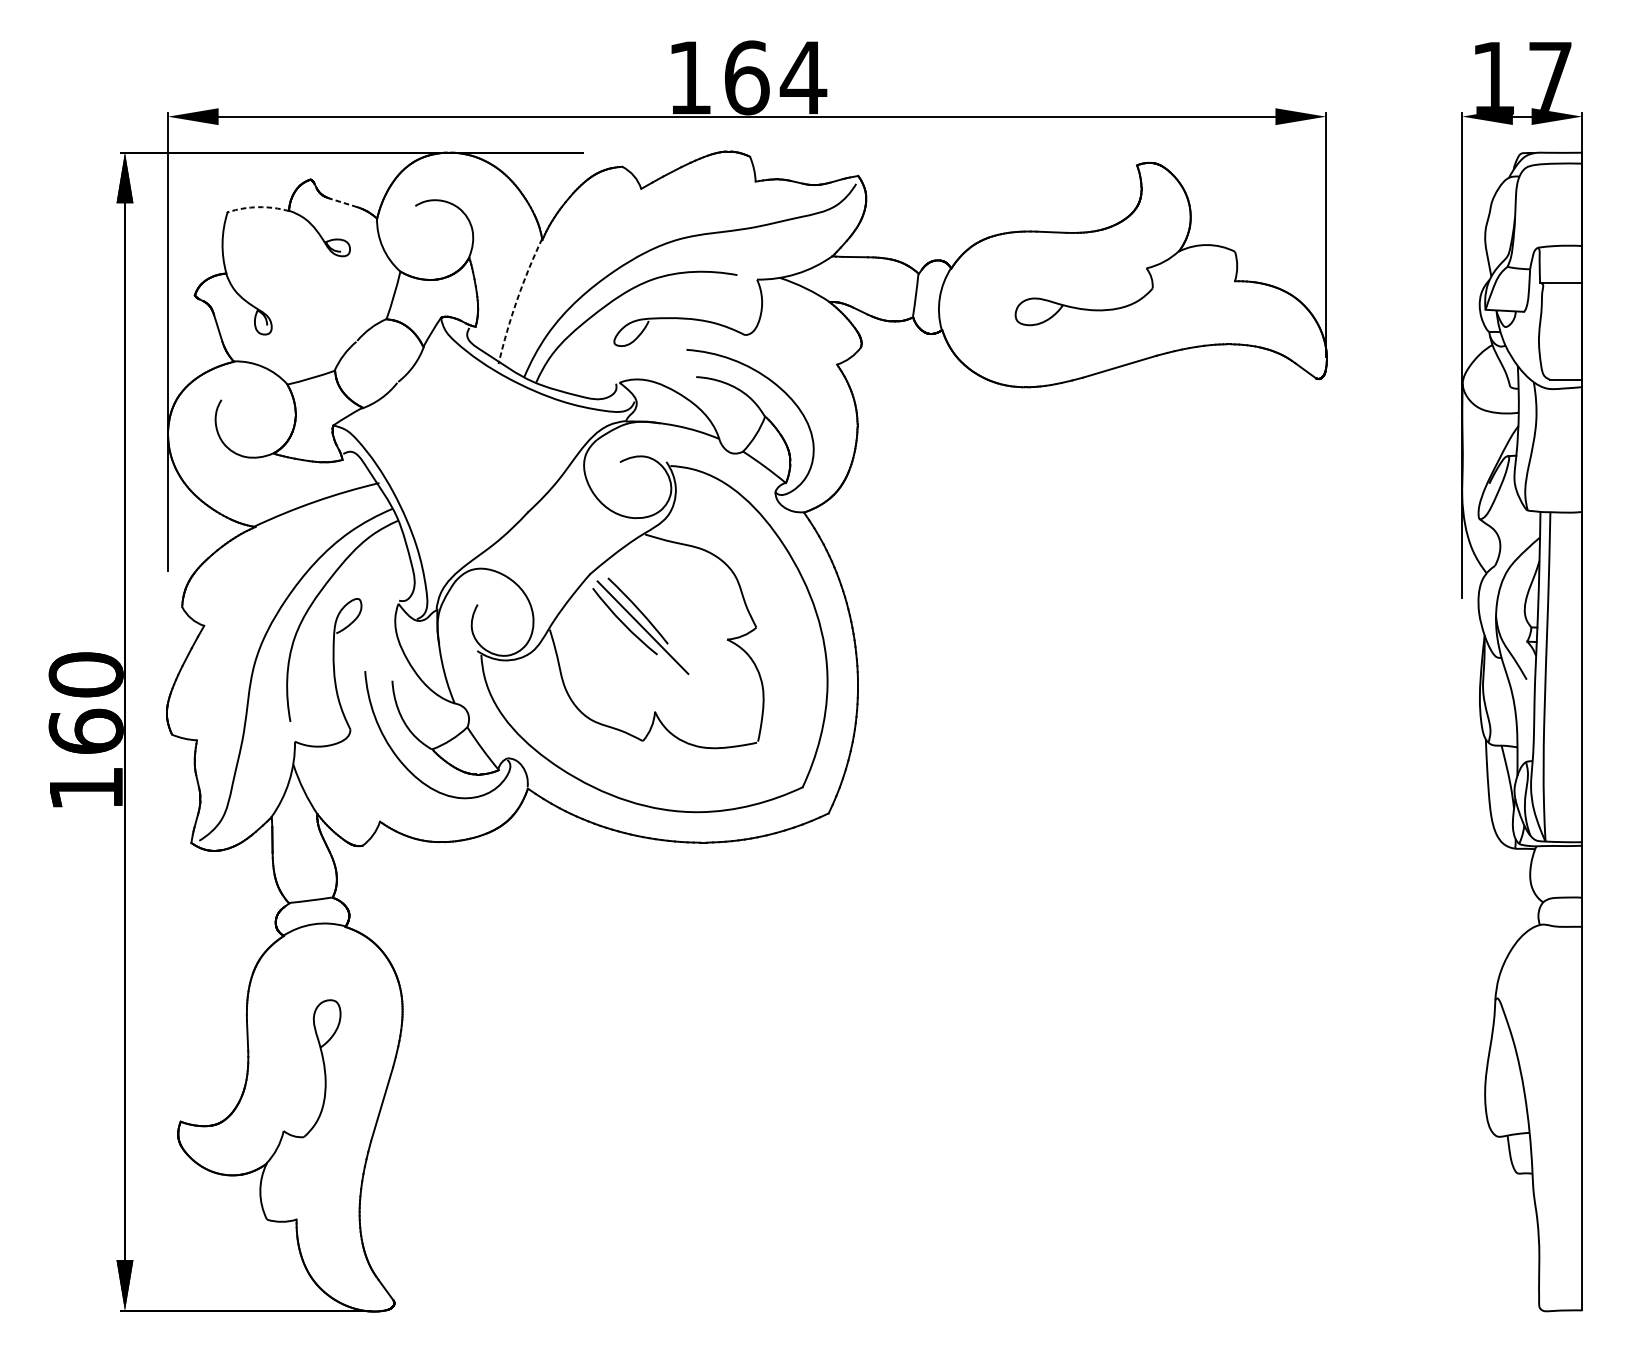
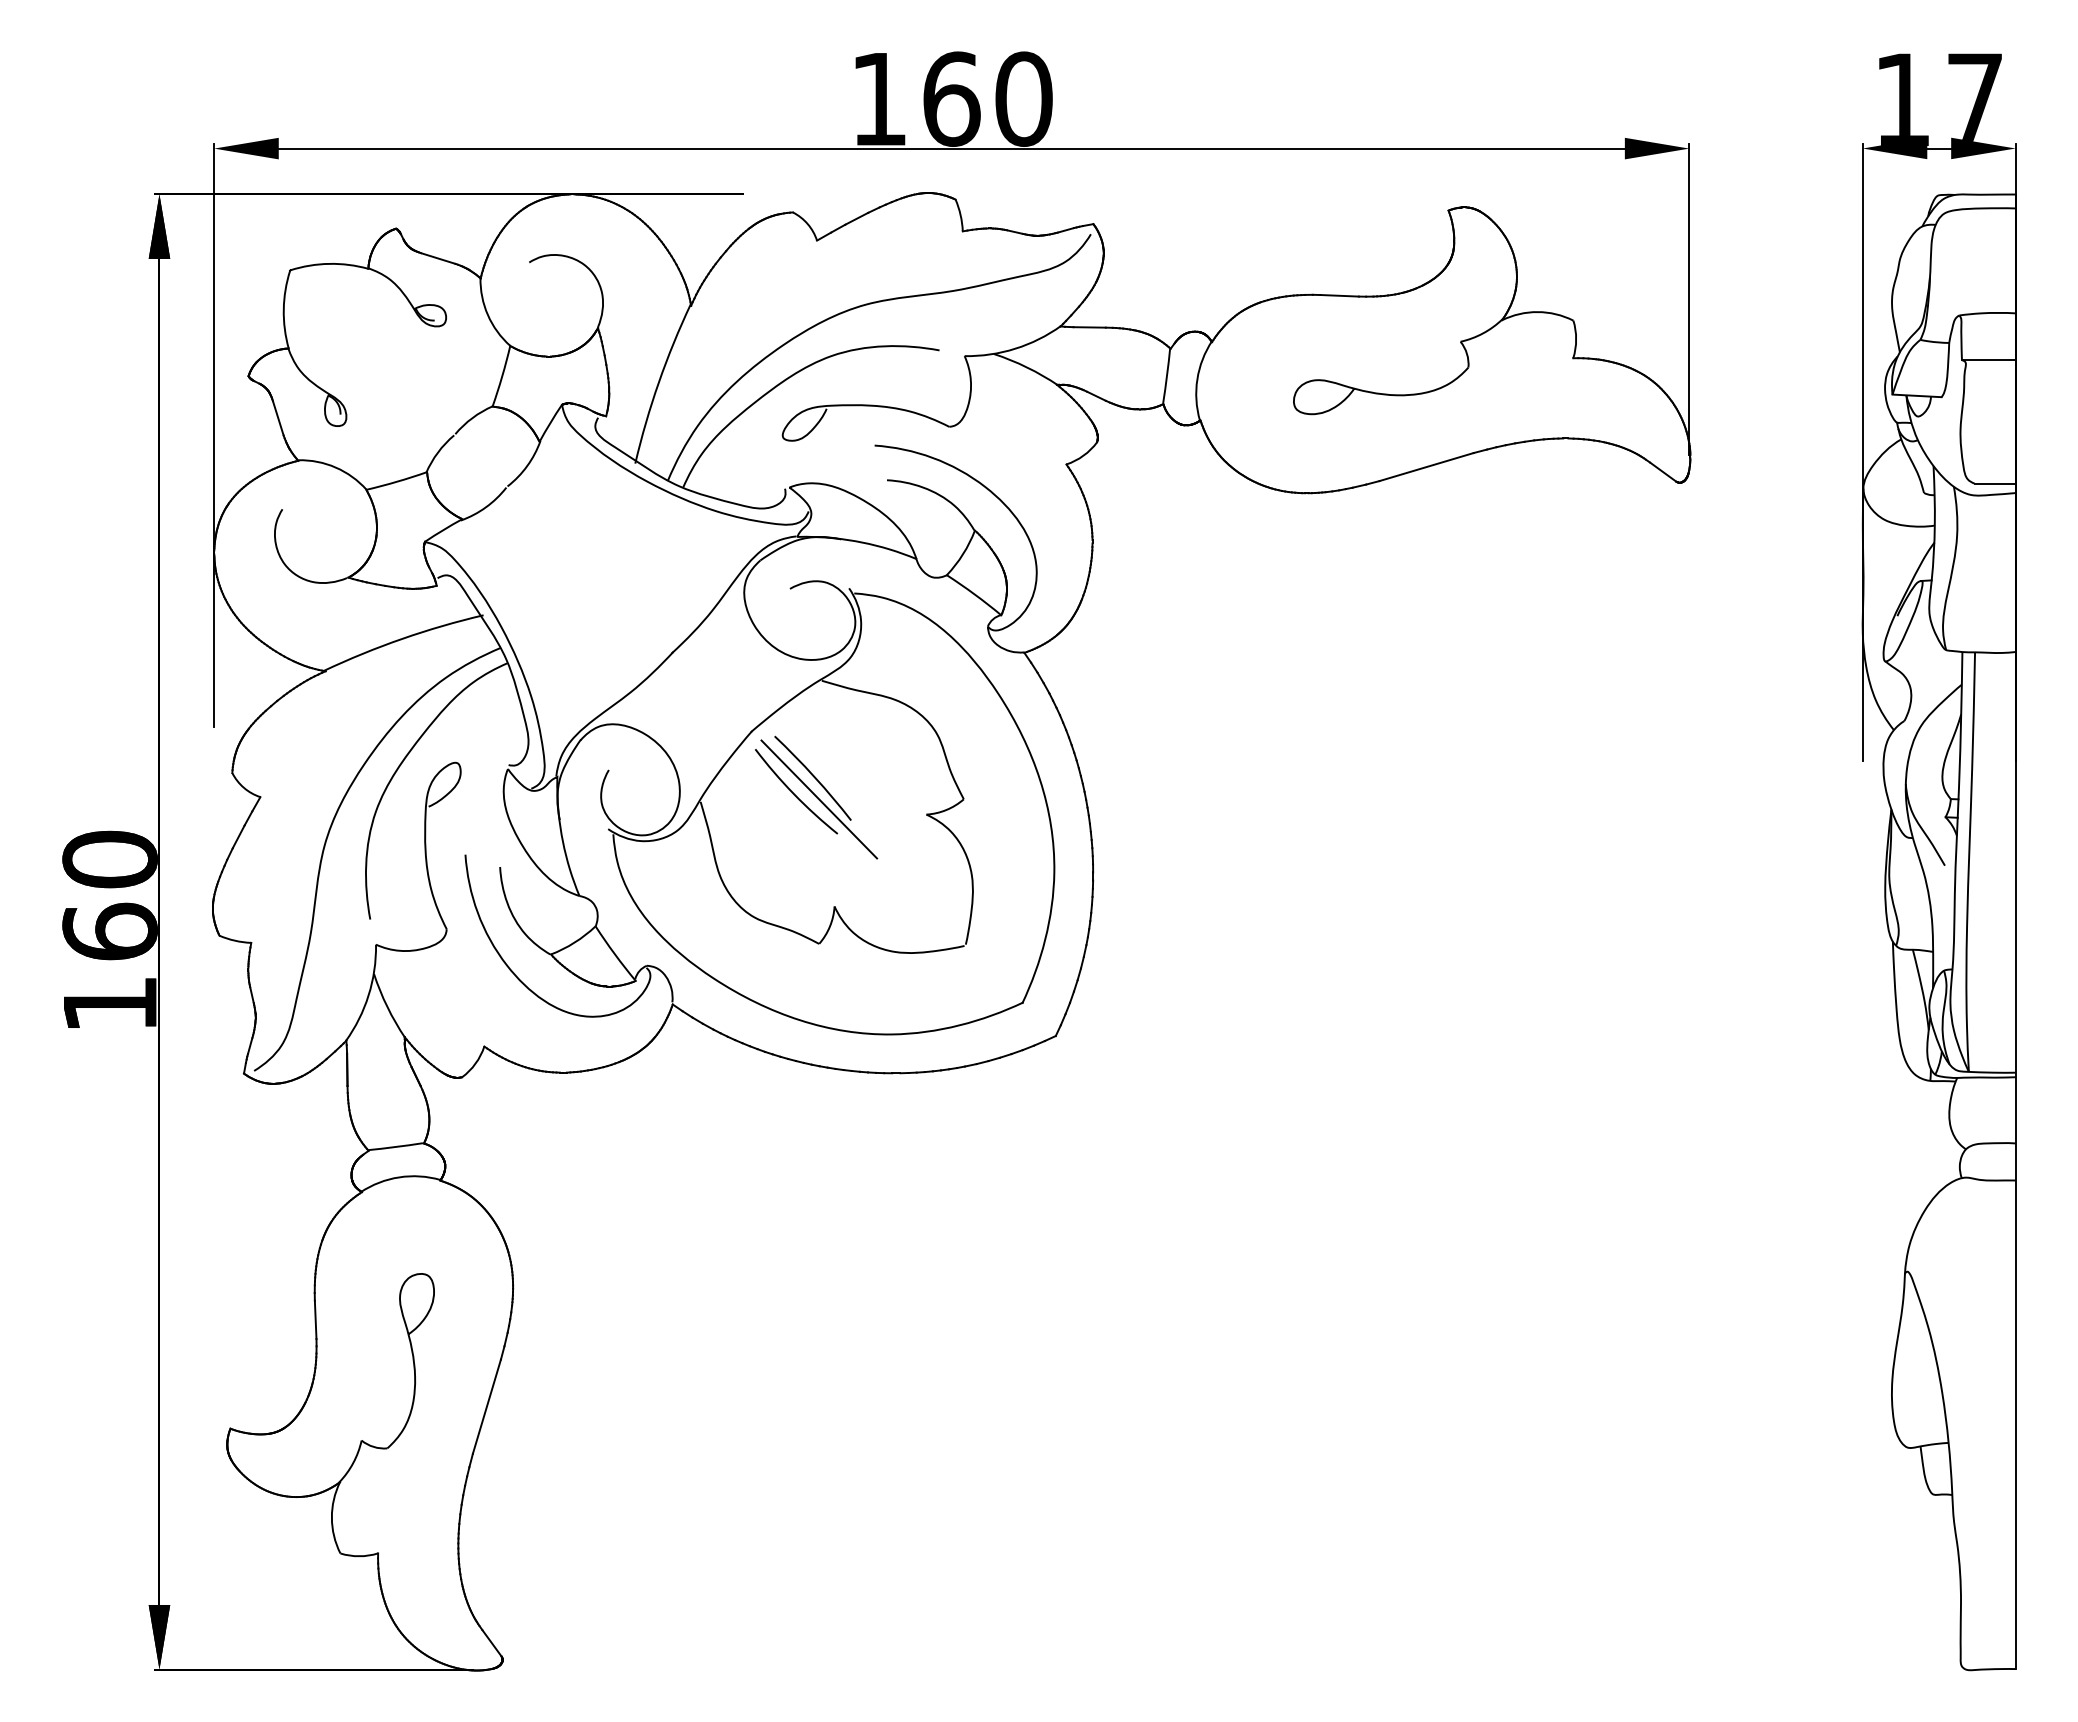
text: (803, 77) -> (1023, 98), 164 -> 160
line: (343, 202) -> (437, 258), dashed -> solid
arc: (258, 206) -> (329, 263), dashed -> solid
arc: (516, 300) -> (658, 382), dashed -> solid

